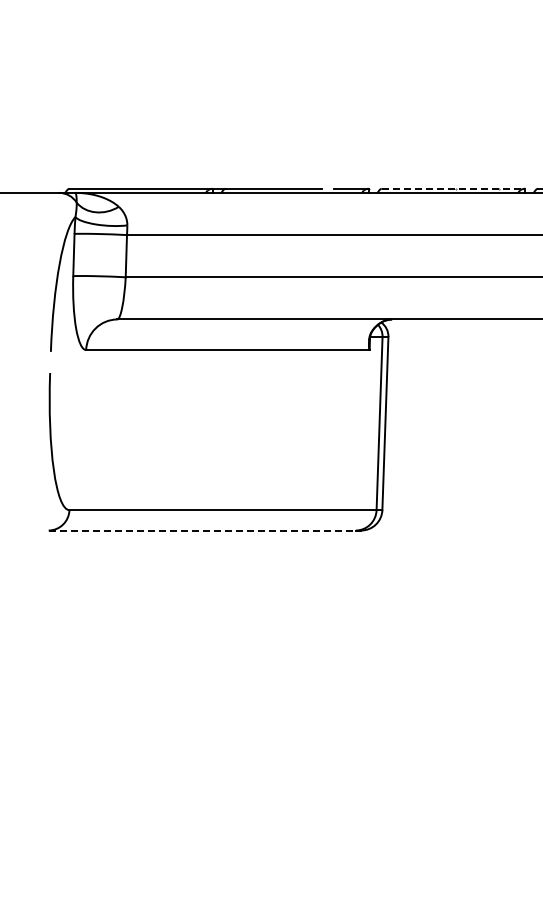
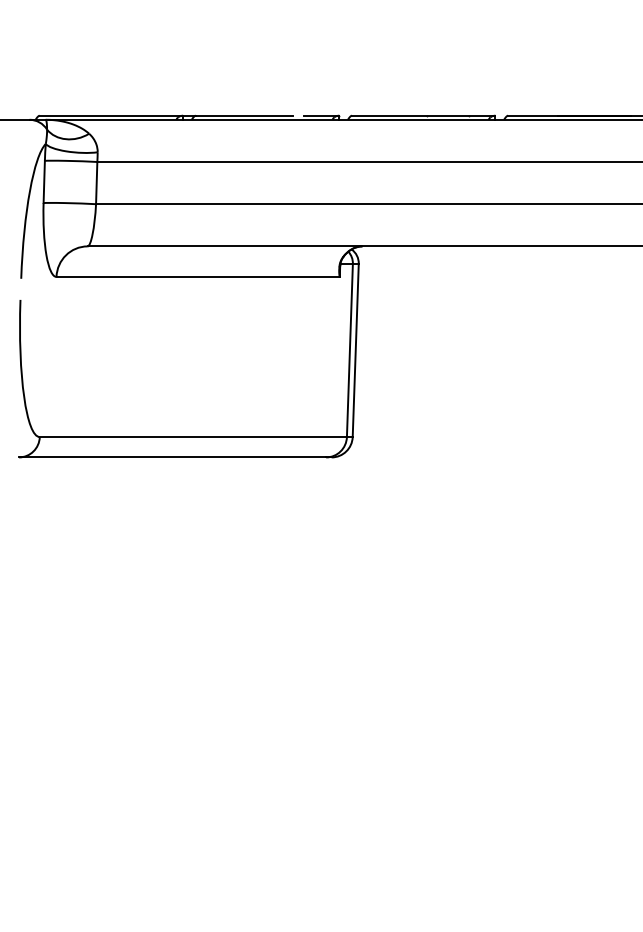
line: (453, 188) -> (423, 115), dashed -> solid
line: (202, 530) -> (172, 457), dashed -> solid

